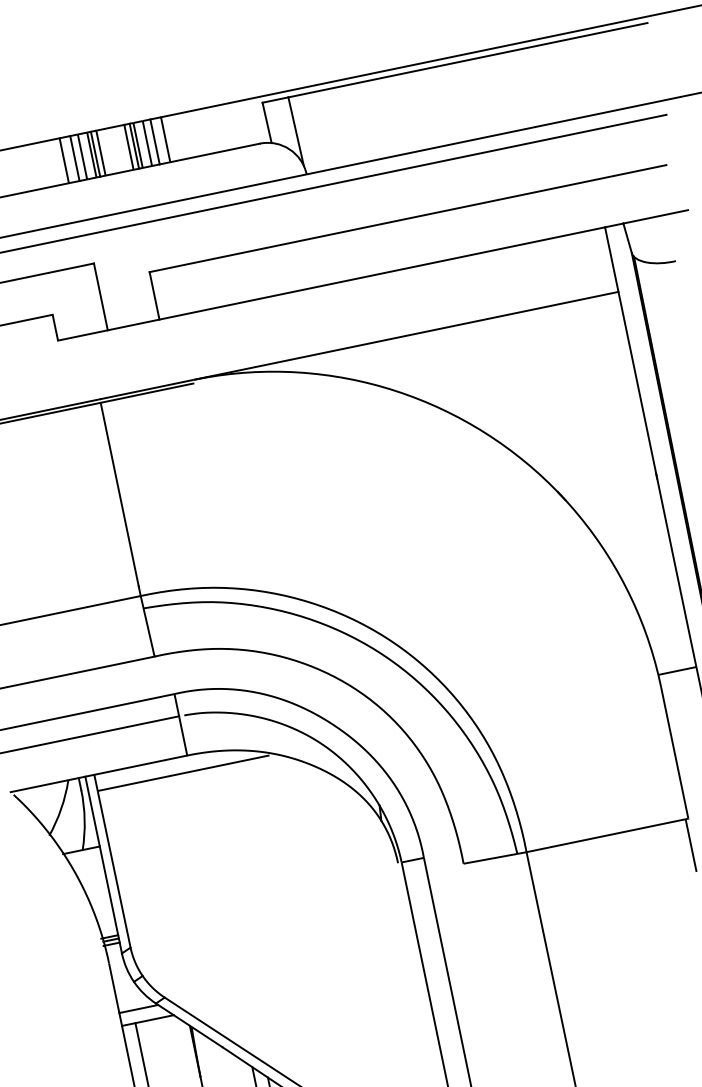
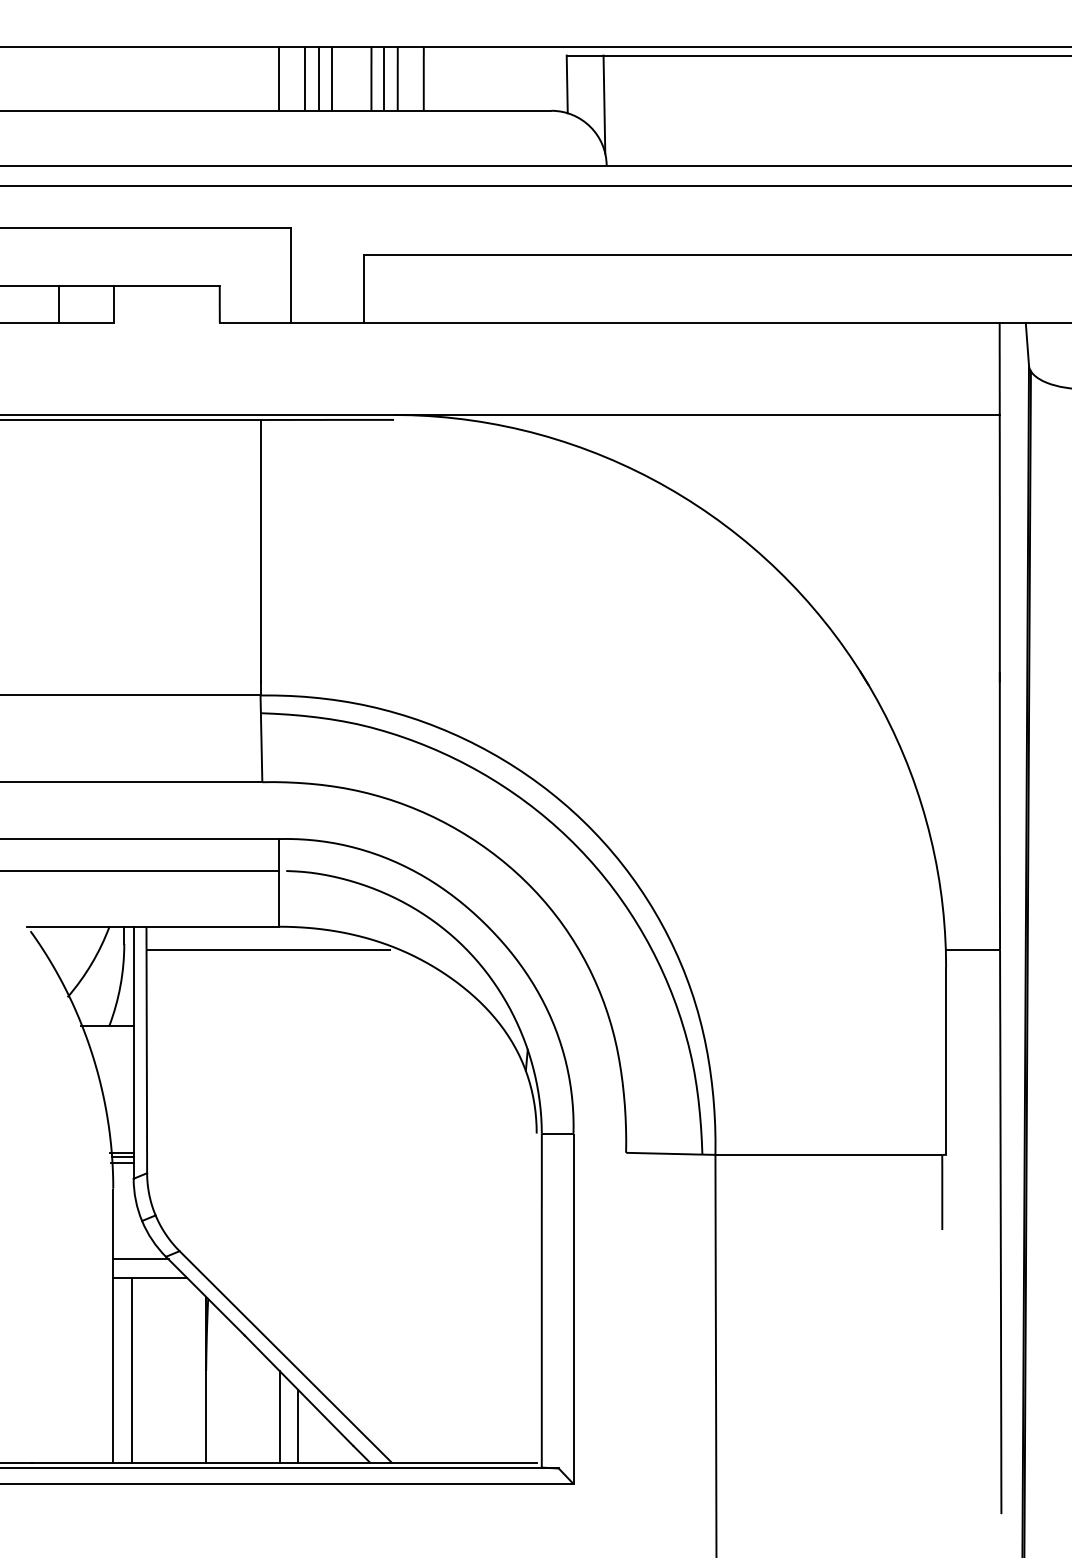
line: (154, 141) -> (408, 78), removed
line: (134, 146) -> (379, 78), removed
line: (95, 154) -> (323, 78), removed
line: (74, 158) -> (294, 78), removed

